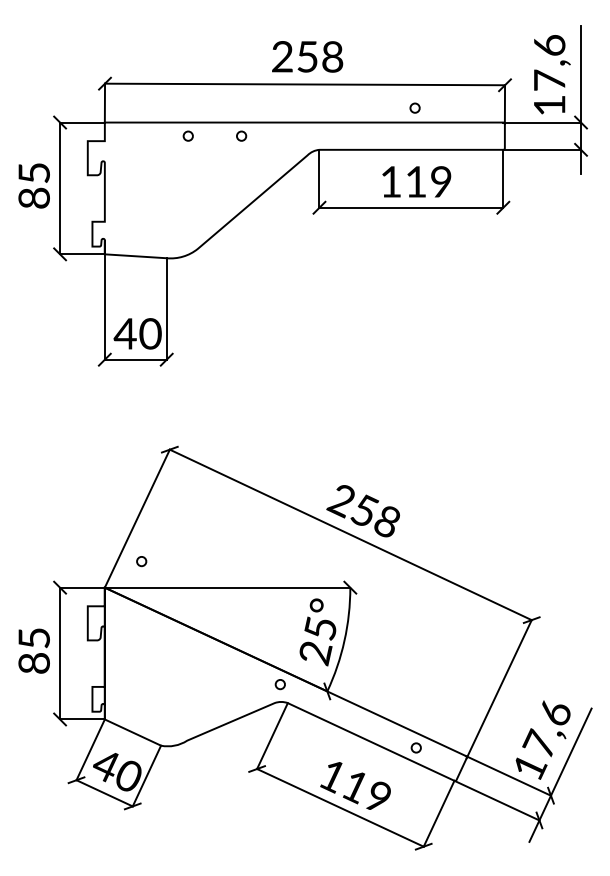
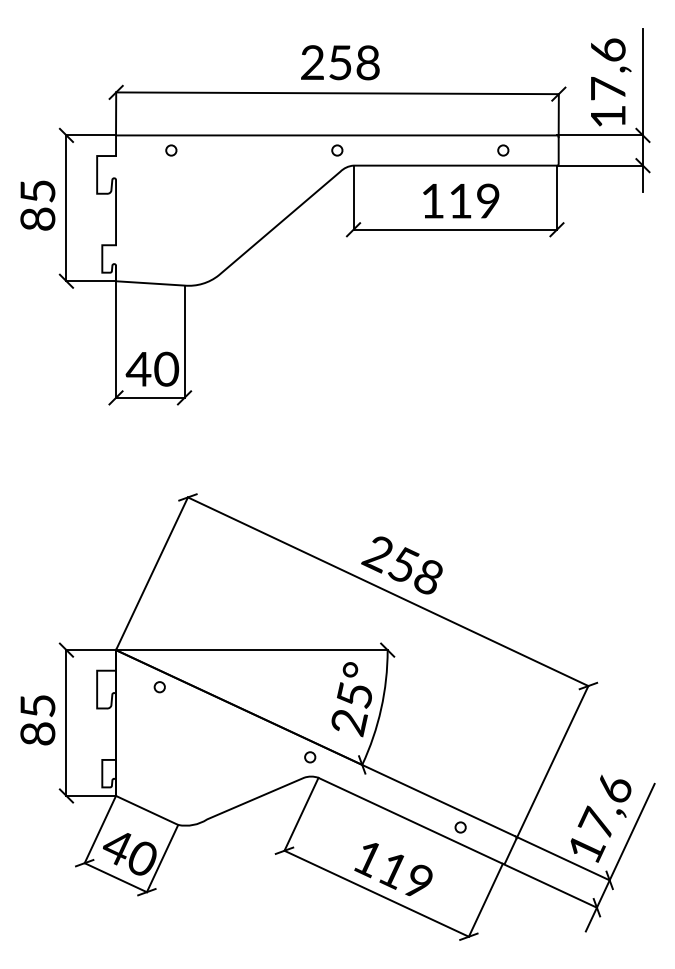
circle: (415, 108) -> (503, 150), moved
circle: (188, 136) -> (171, 150), moved
circle: (241, 136) -> (337, 150), moved
circle: (141, 561) -> (159, 687), moved

